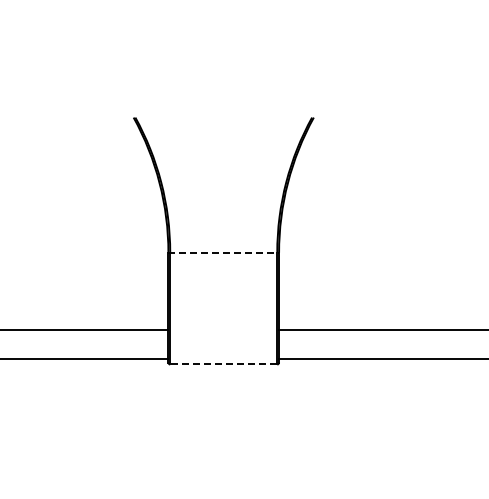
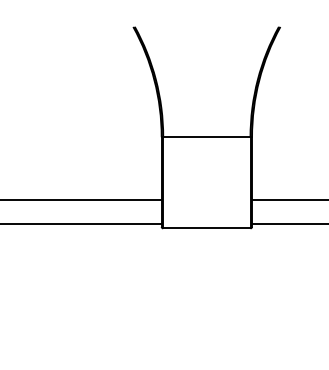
line: (224, 252) -> (207, 136), dashed -> solid
line: (223, 364) -> (206, 228), dashed -> solid

